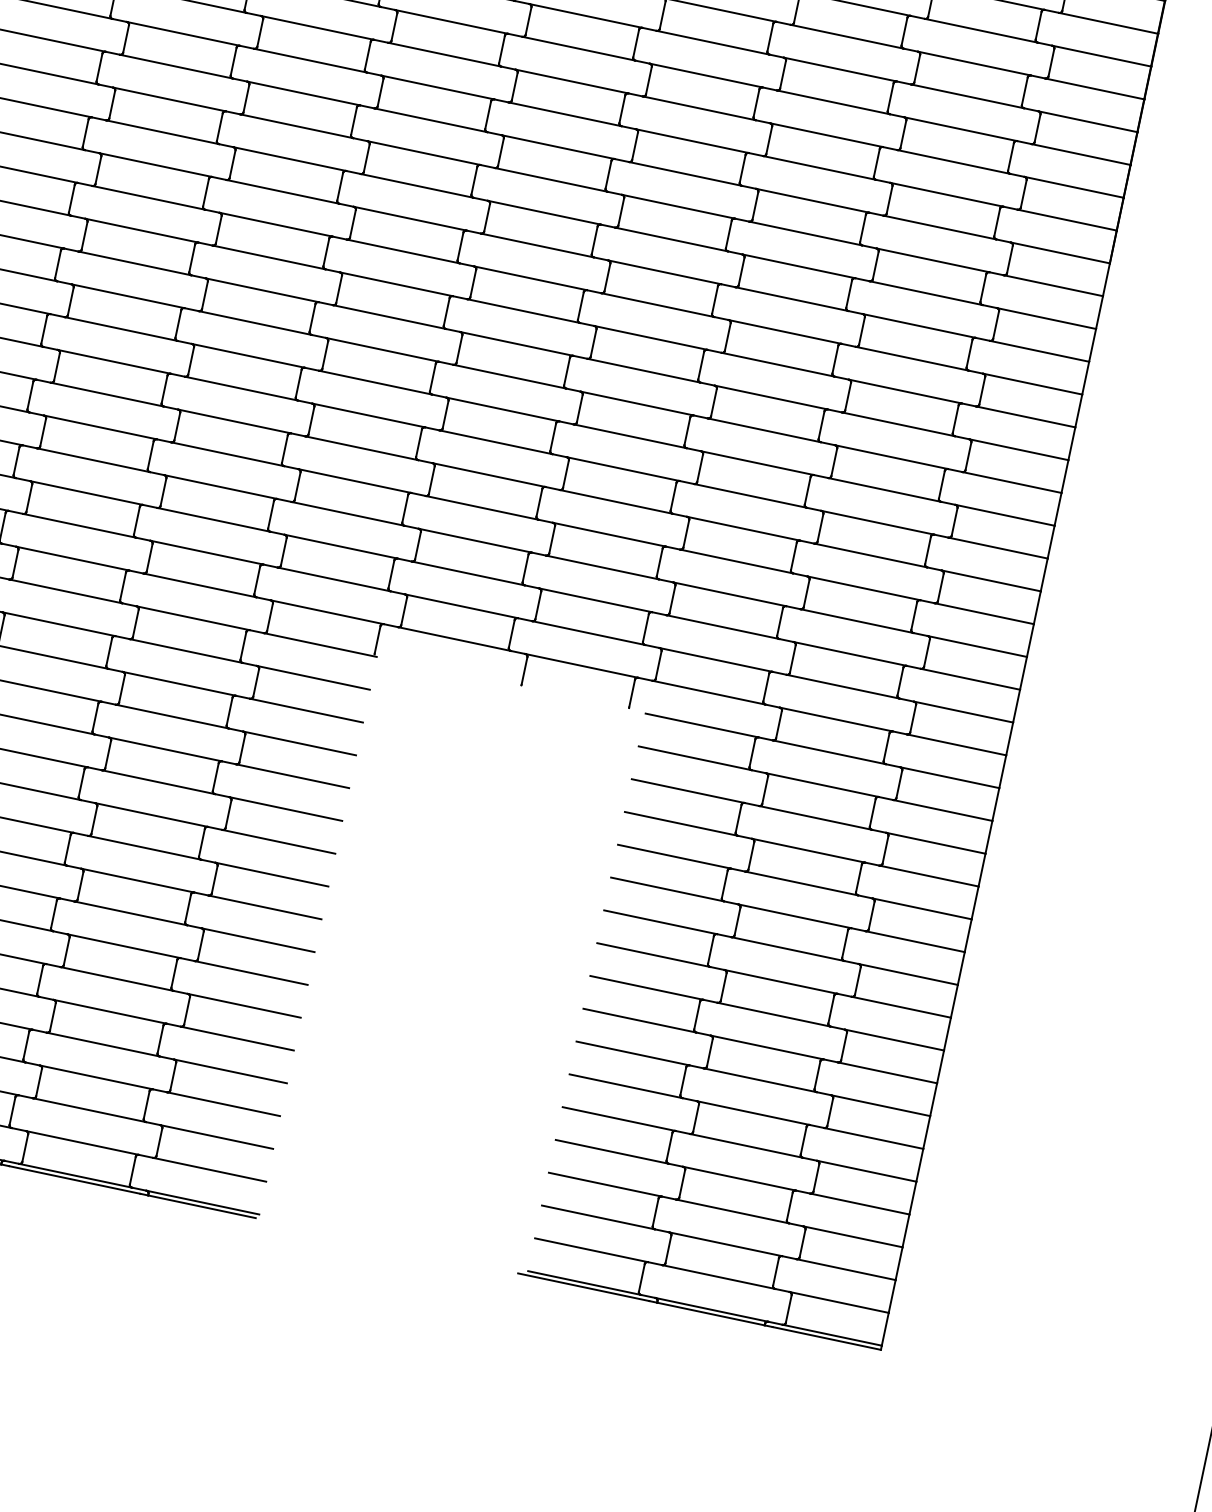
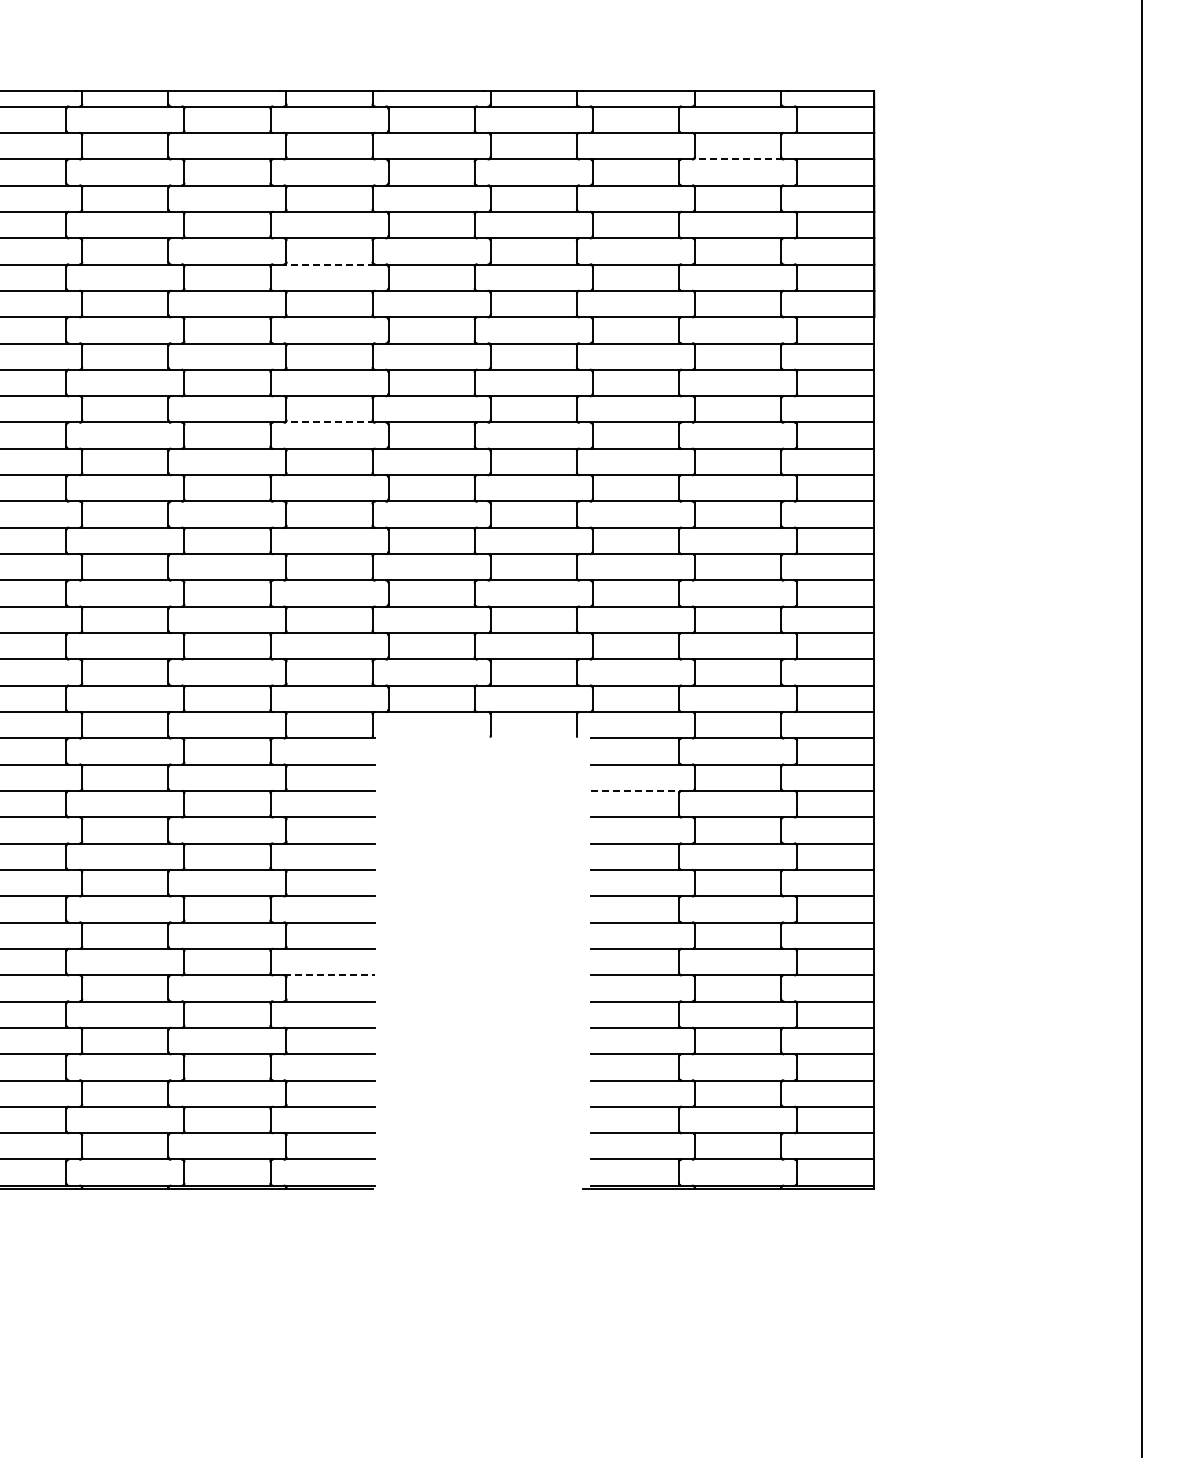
line: (980, 30) -> (737, 159), solid -> dashed
line: (444, 54) -> (329, 264), solid -> dashed
line: (403, 251) -> (329, 422), solid -> dashed
line: (689, 790) -> (636, 790), solid -> dashed
line: (259, 940) -> (330, 975), solid -> dashed

